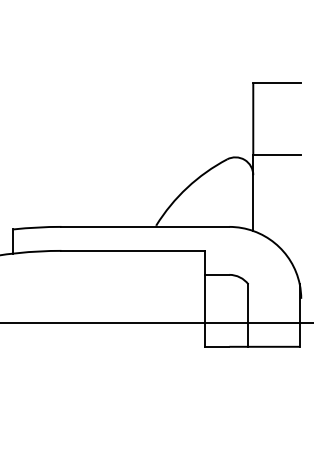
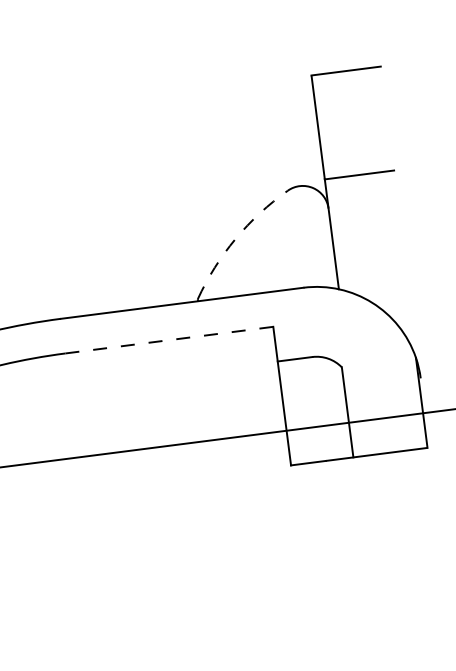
arc: (187, 187) -> (235, 238), solid -> dashed
line: (133, 250) -> (169, 339), solid -> dashed

